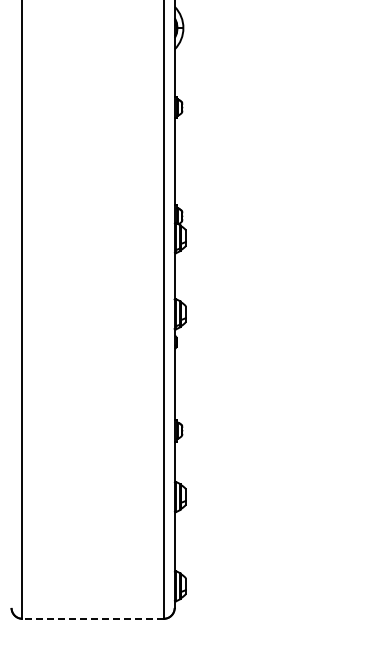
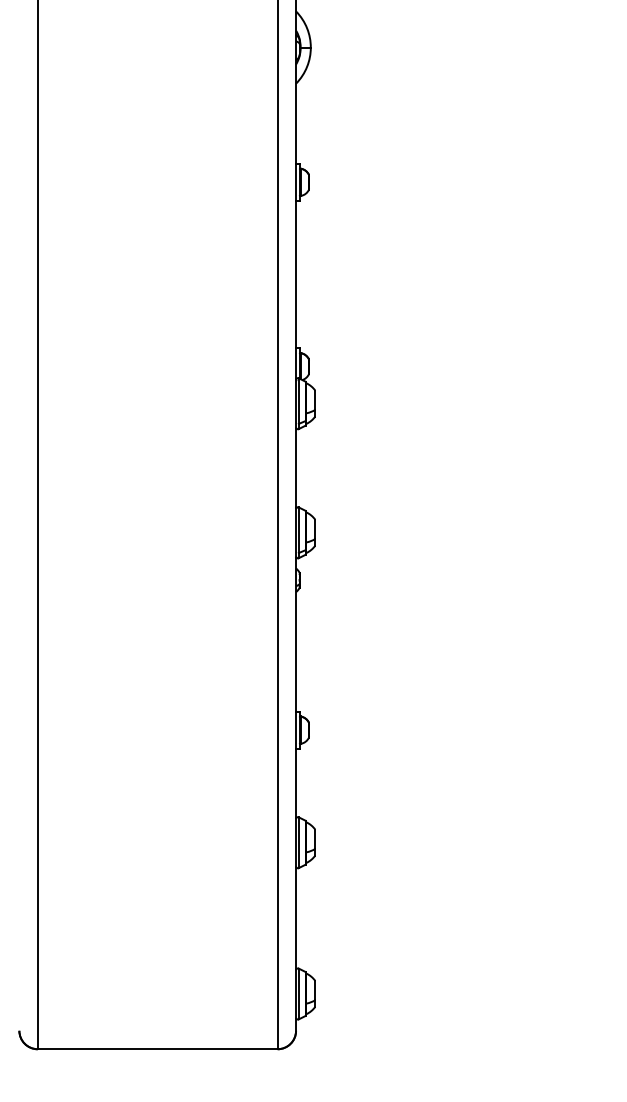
line: (93, 618) -> (158, 1048), dashed -> solid

